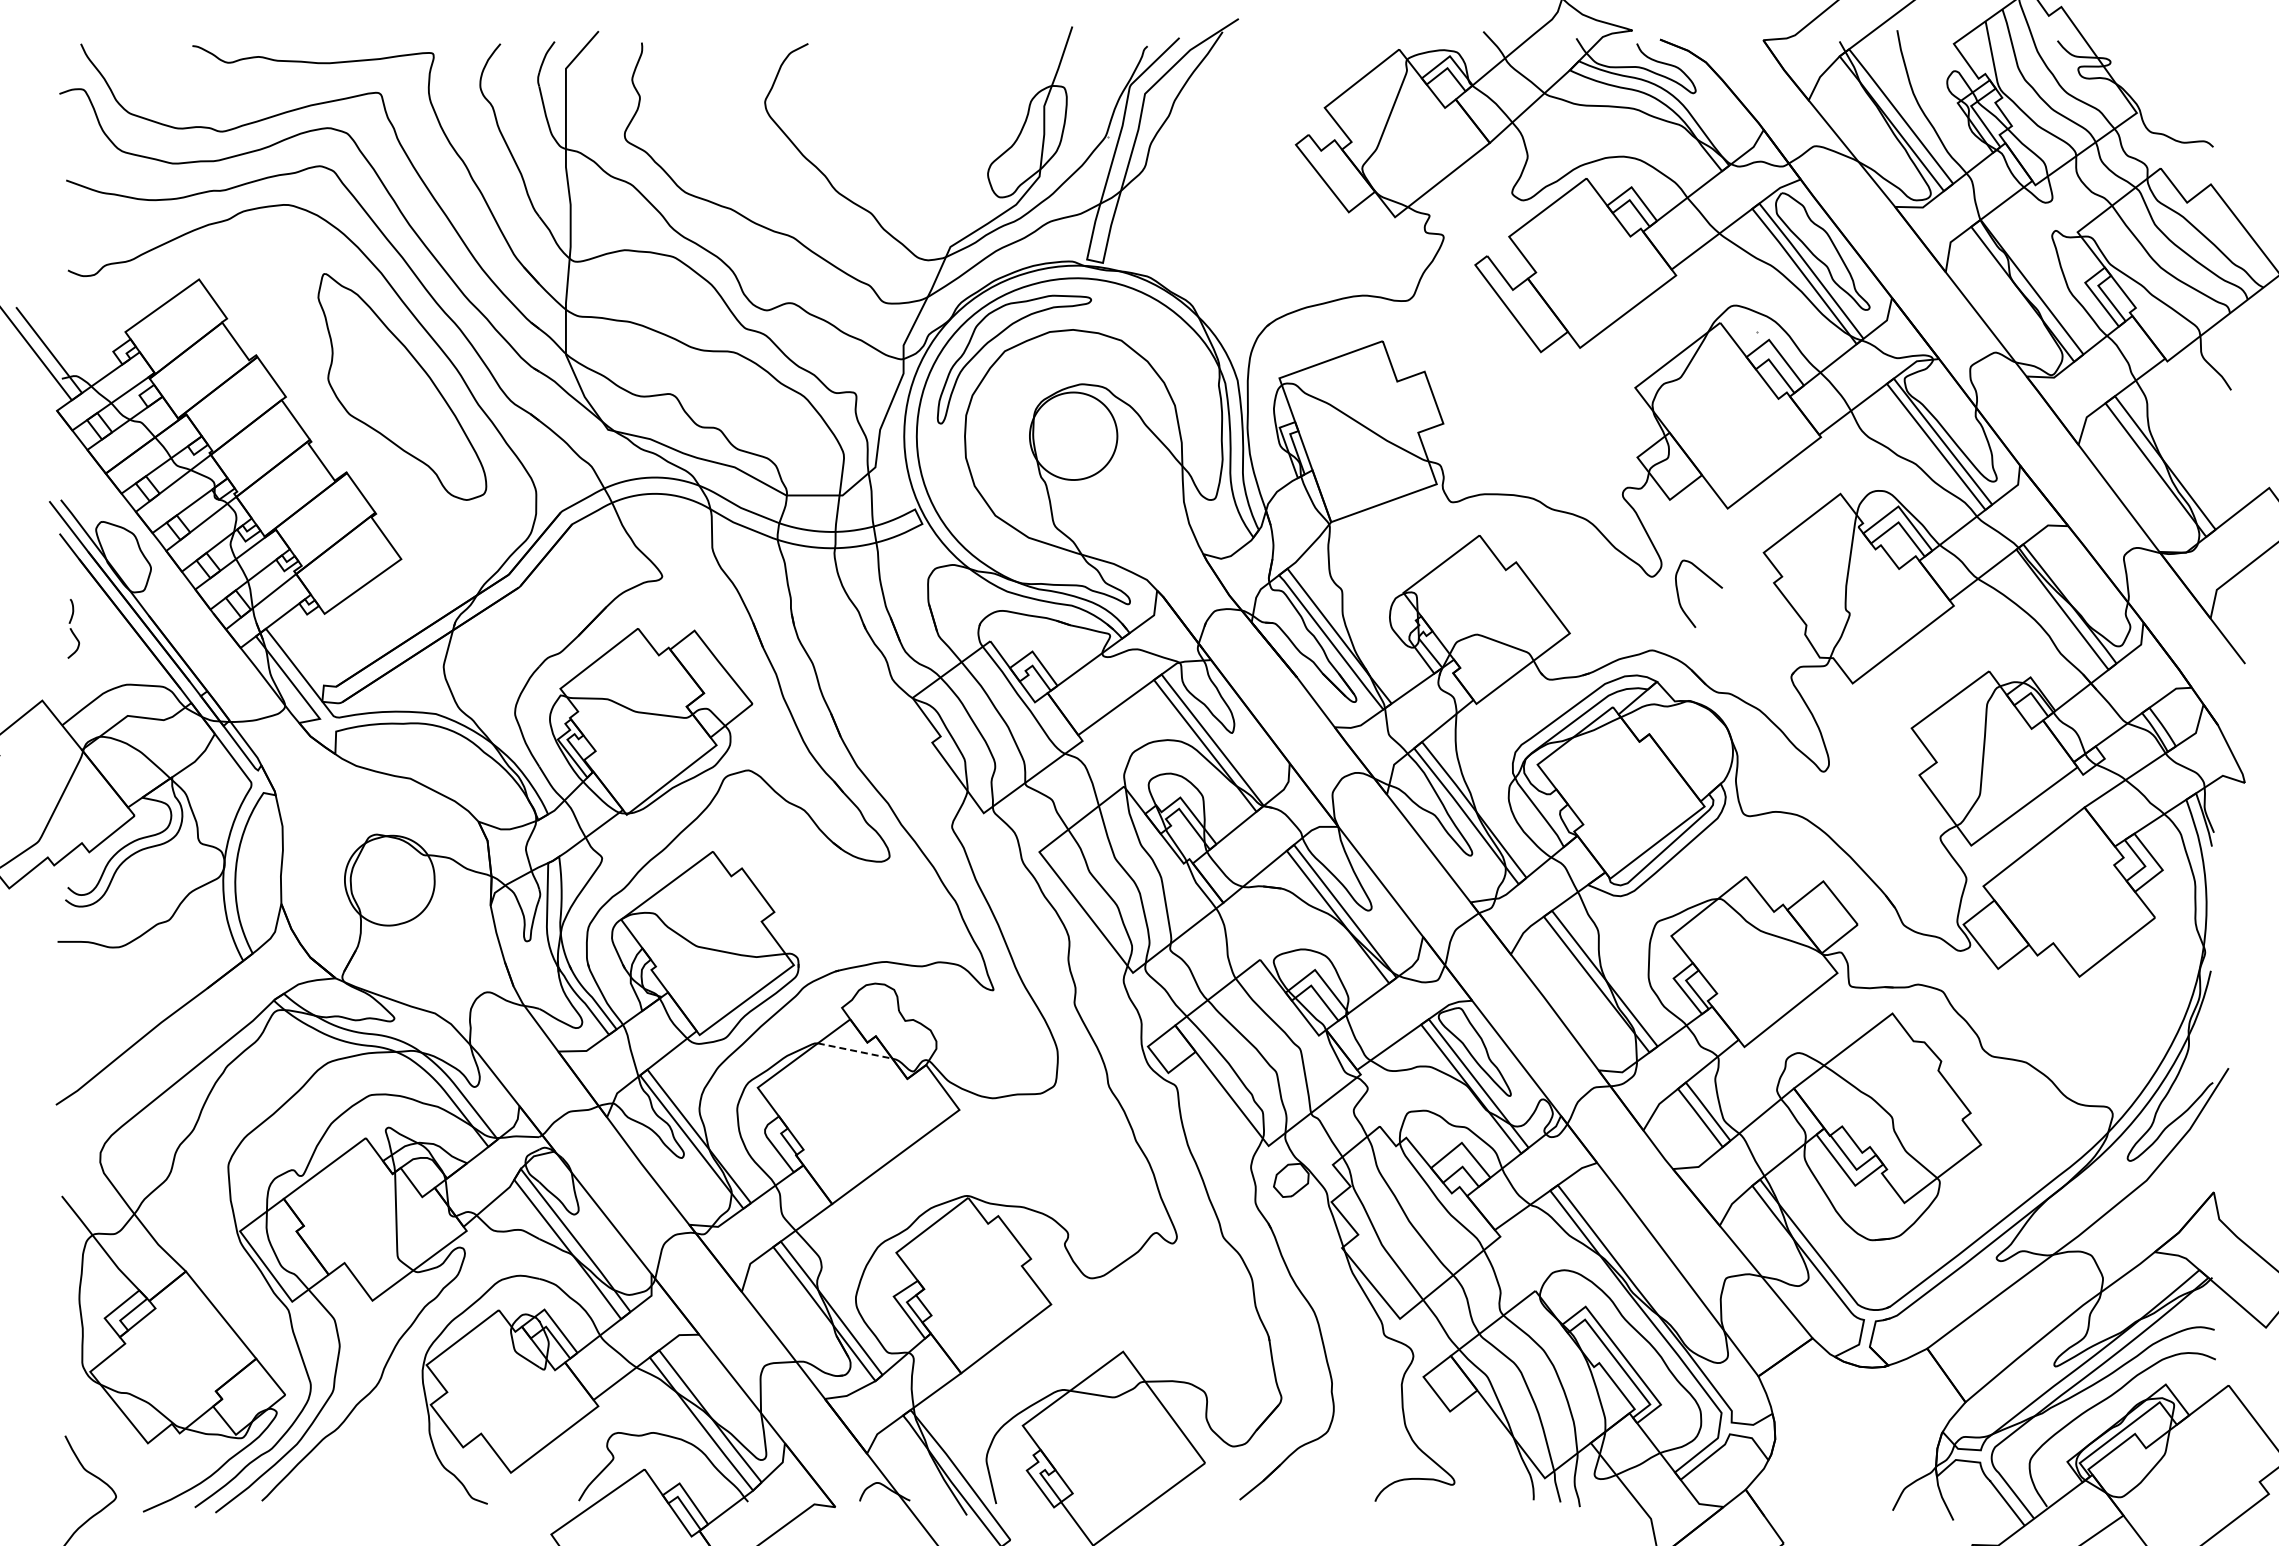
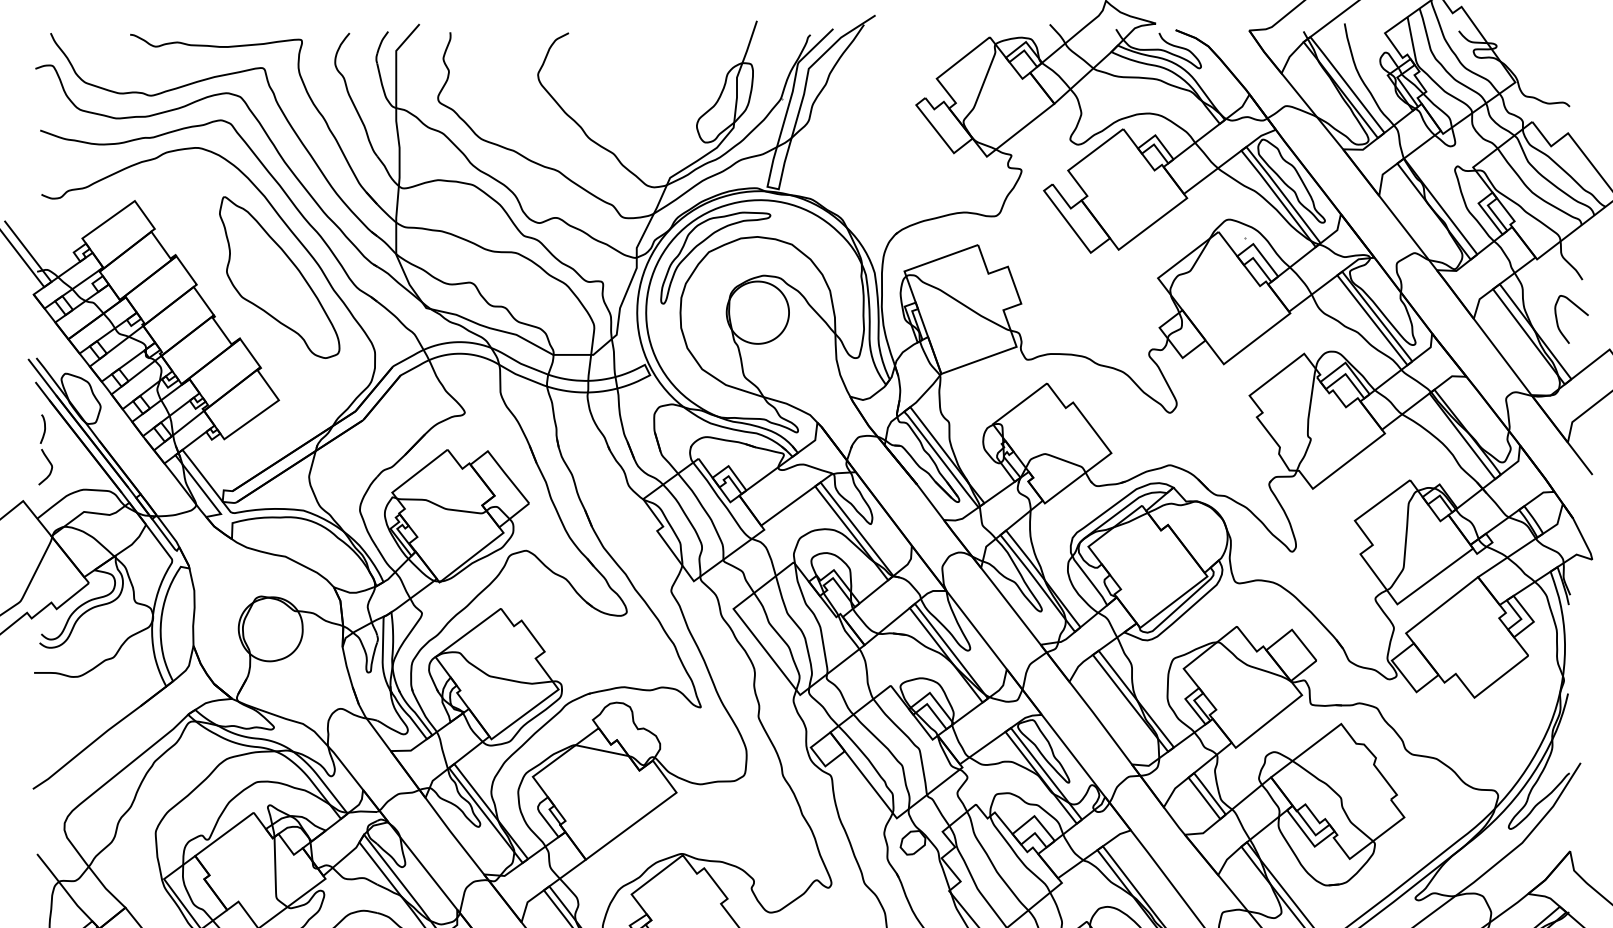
curve: (1708, 578) -> (1578, 308), moved
part: (73, 628) -> (45, 449), size x1.67
line: (855, 1051) -> (602, 751), dashed -> solid

